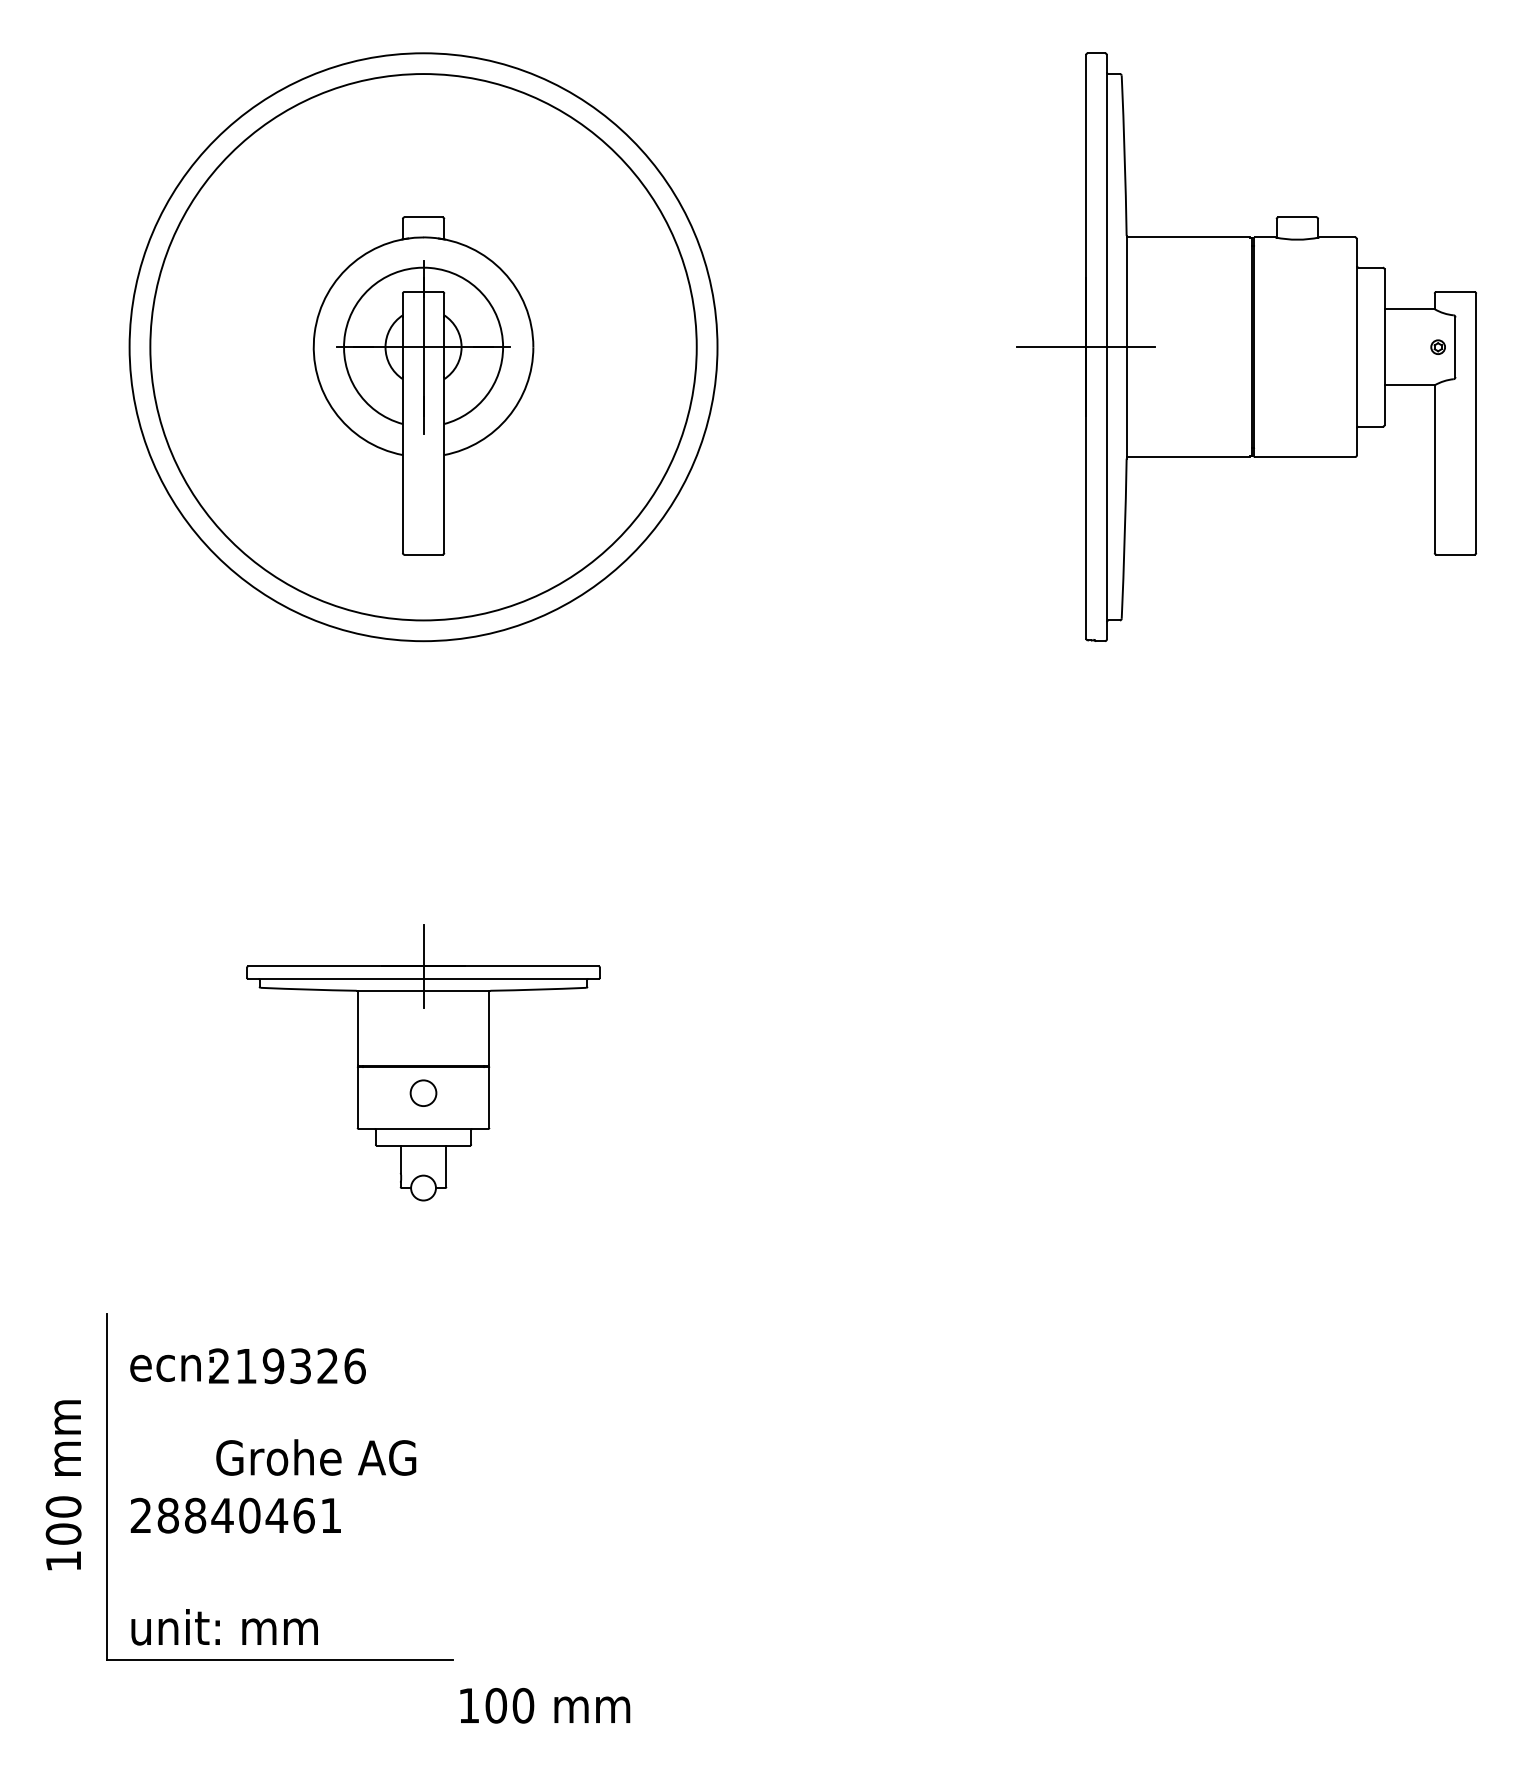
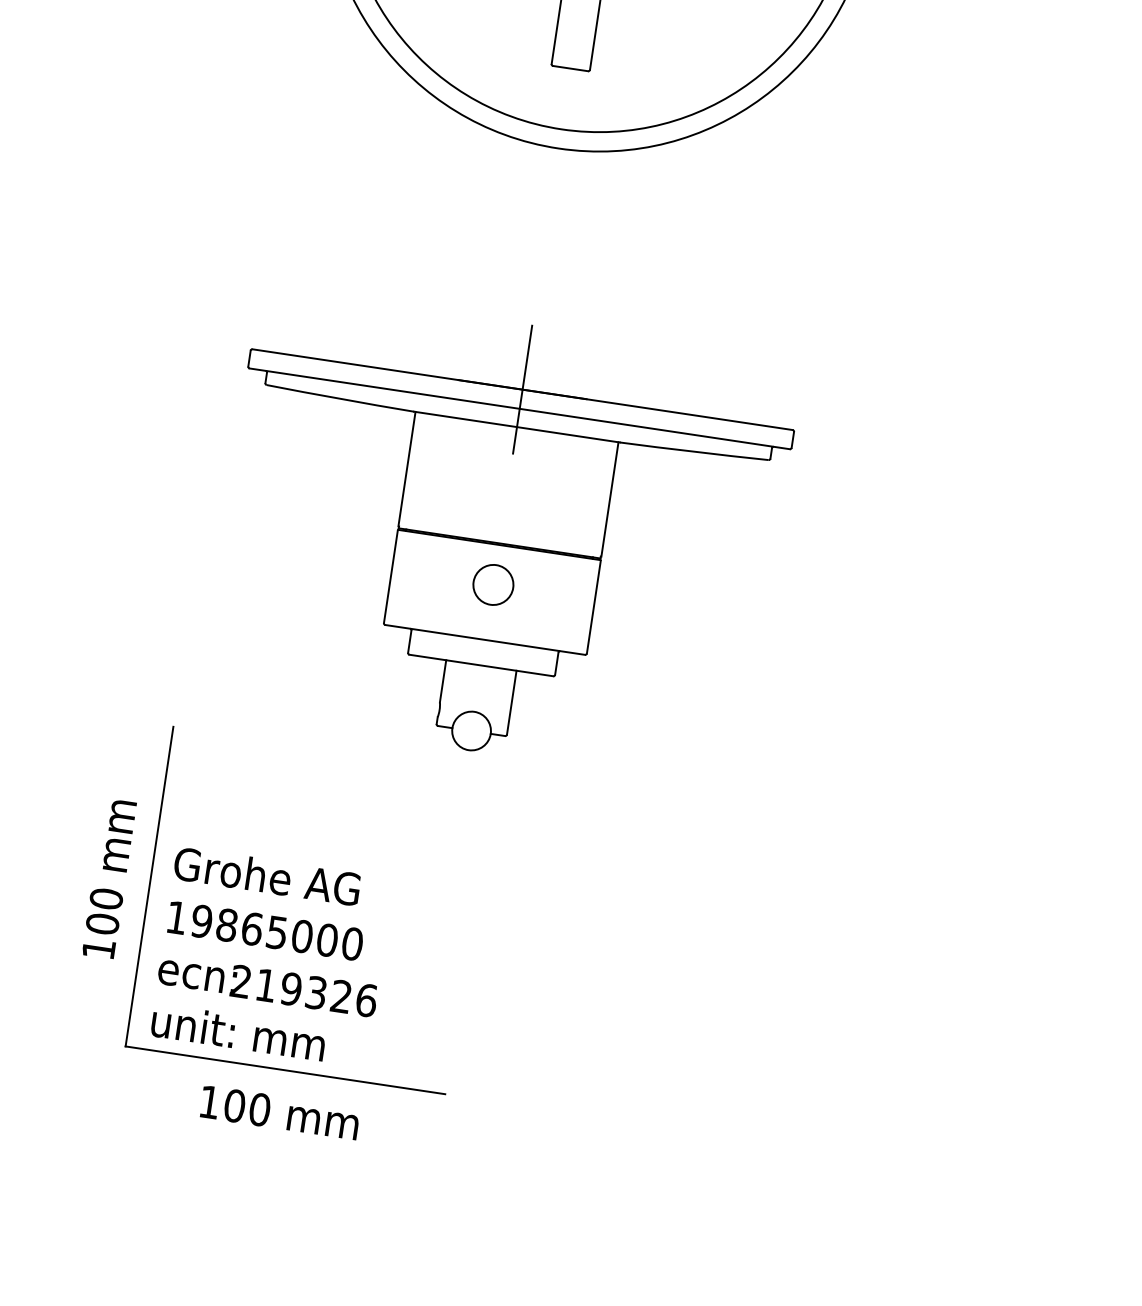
part: (423, 1062) -> (500, 537), size x1.67
text: (247, 1366) -> (267, 985), moved
text: (316, 1457) -> (267, 876), moved
text: (235, 1515) -> (264, 930), 28840461 -> 19865000
text: (545, 1705) -> (280, 1112), moved

